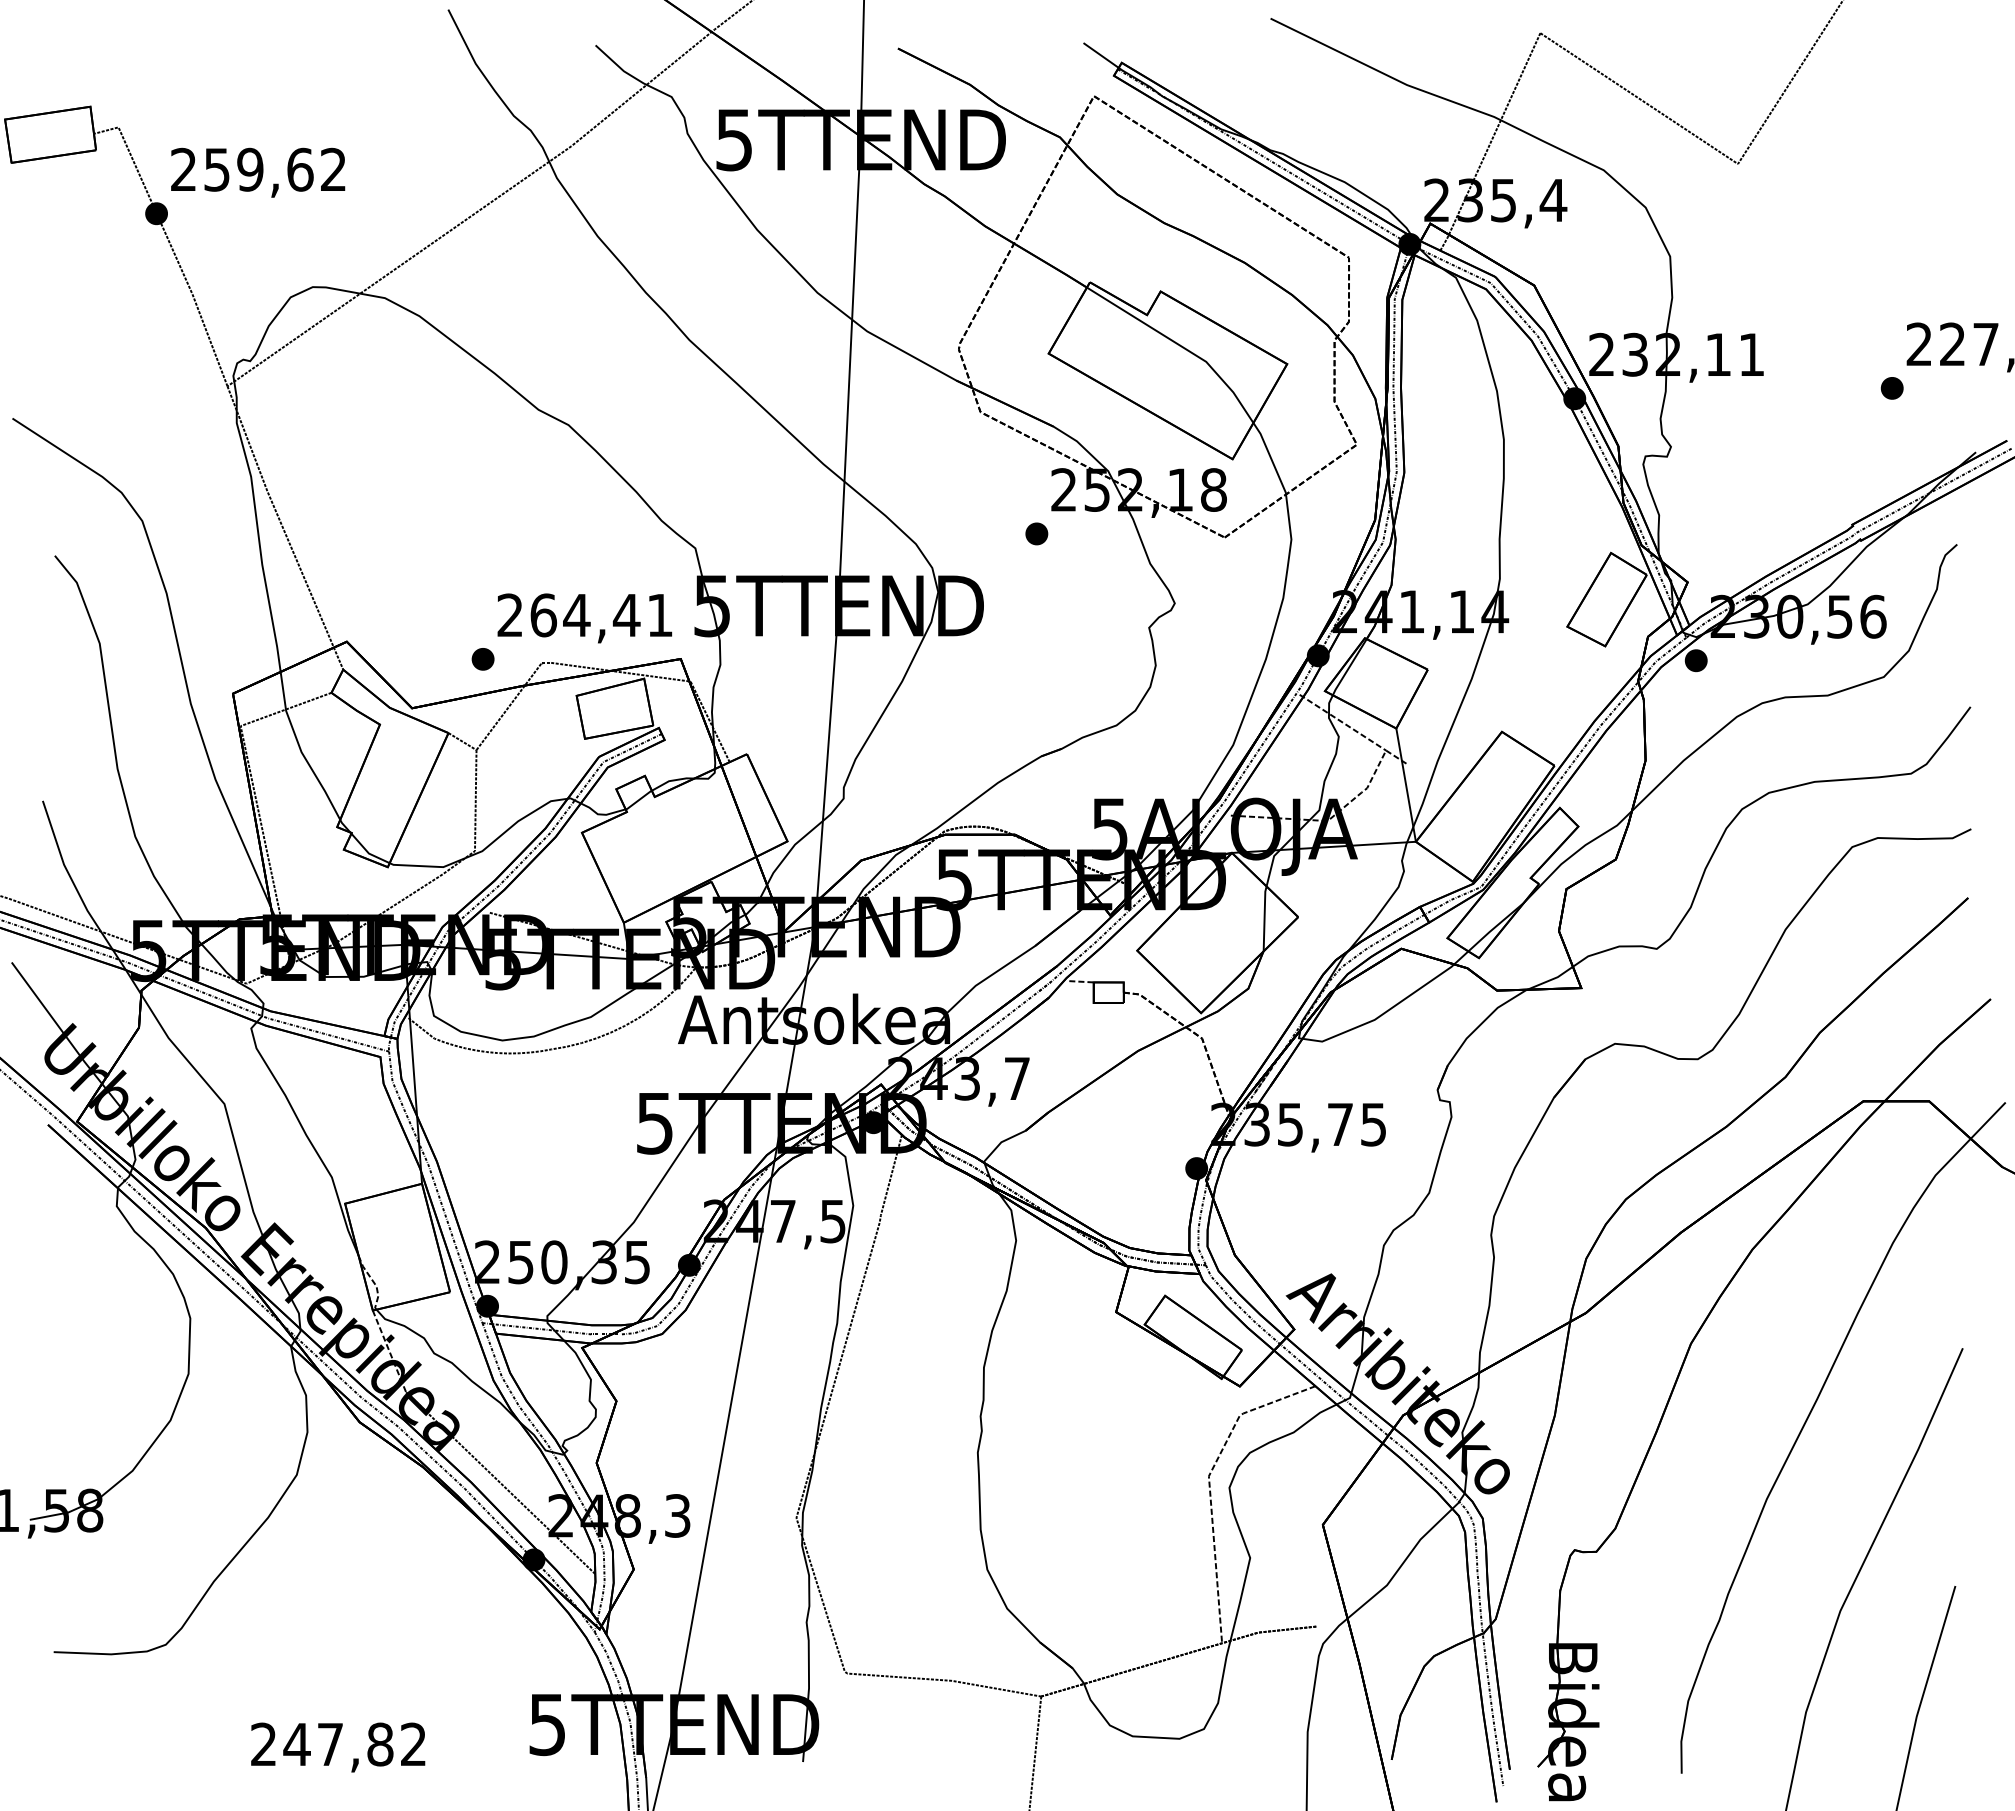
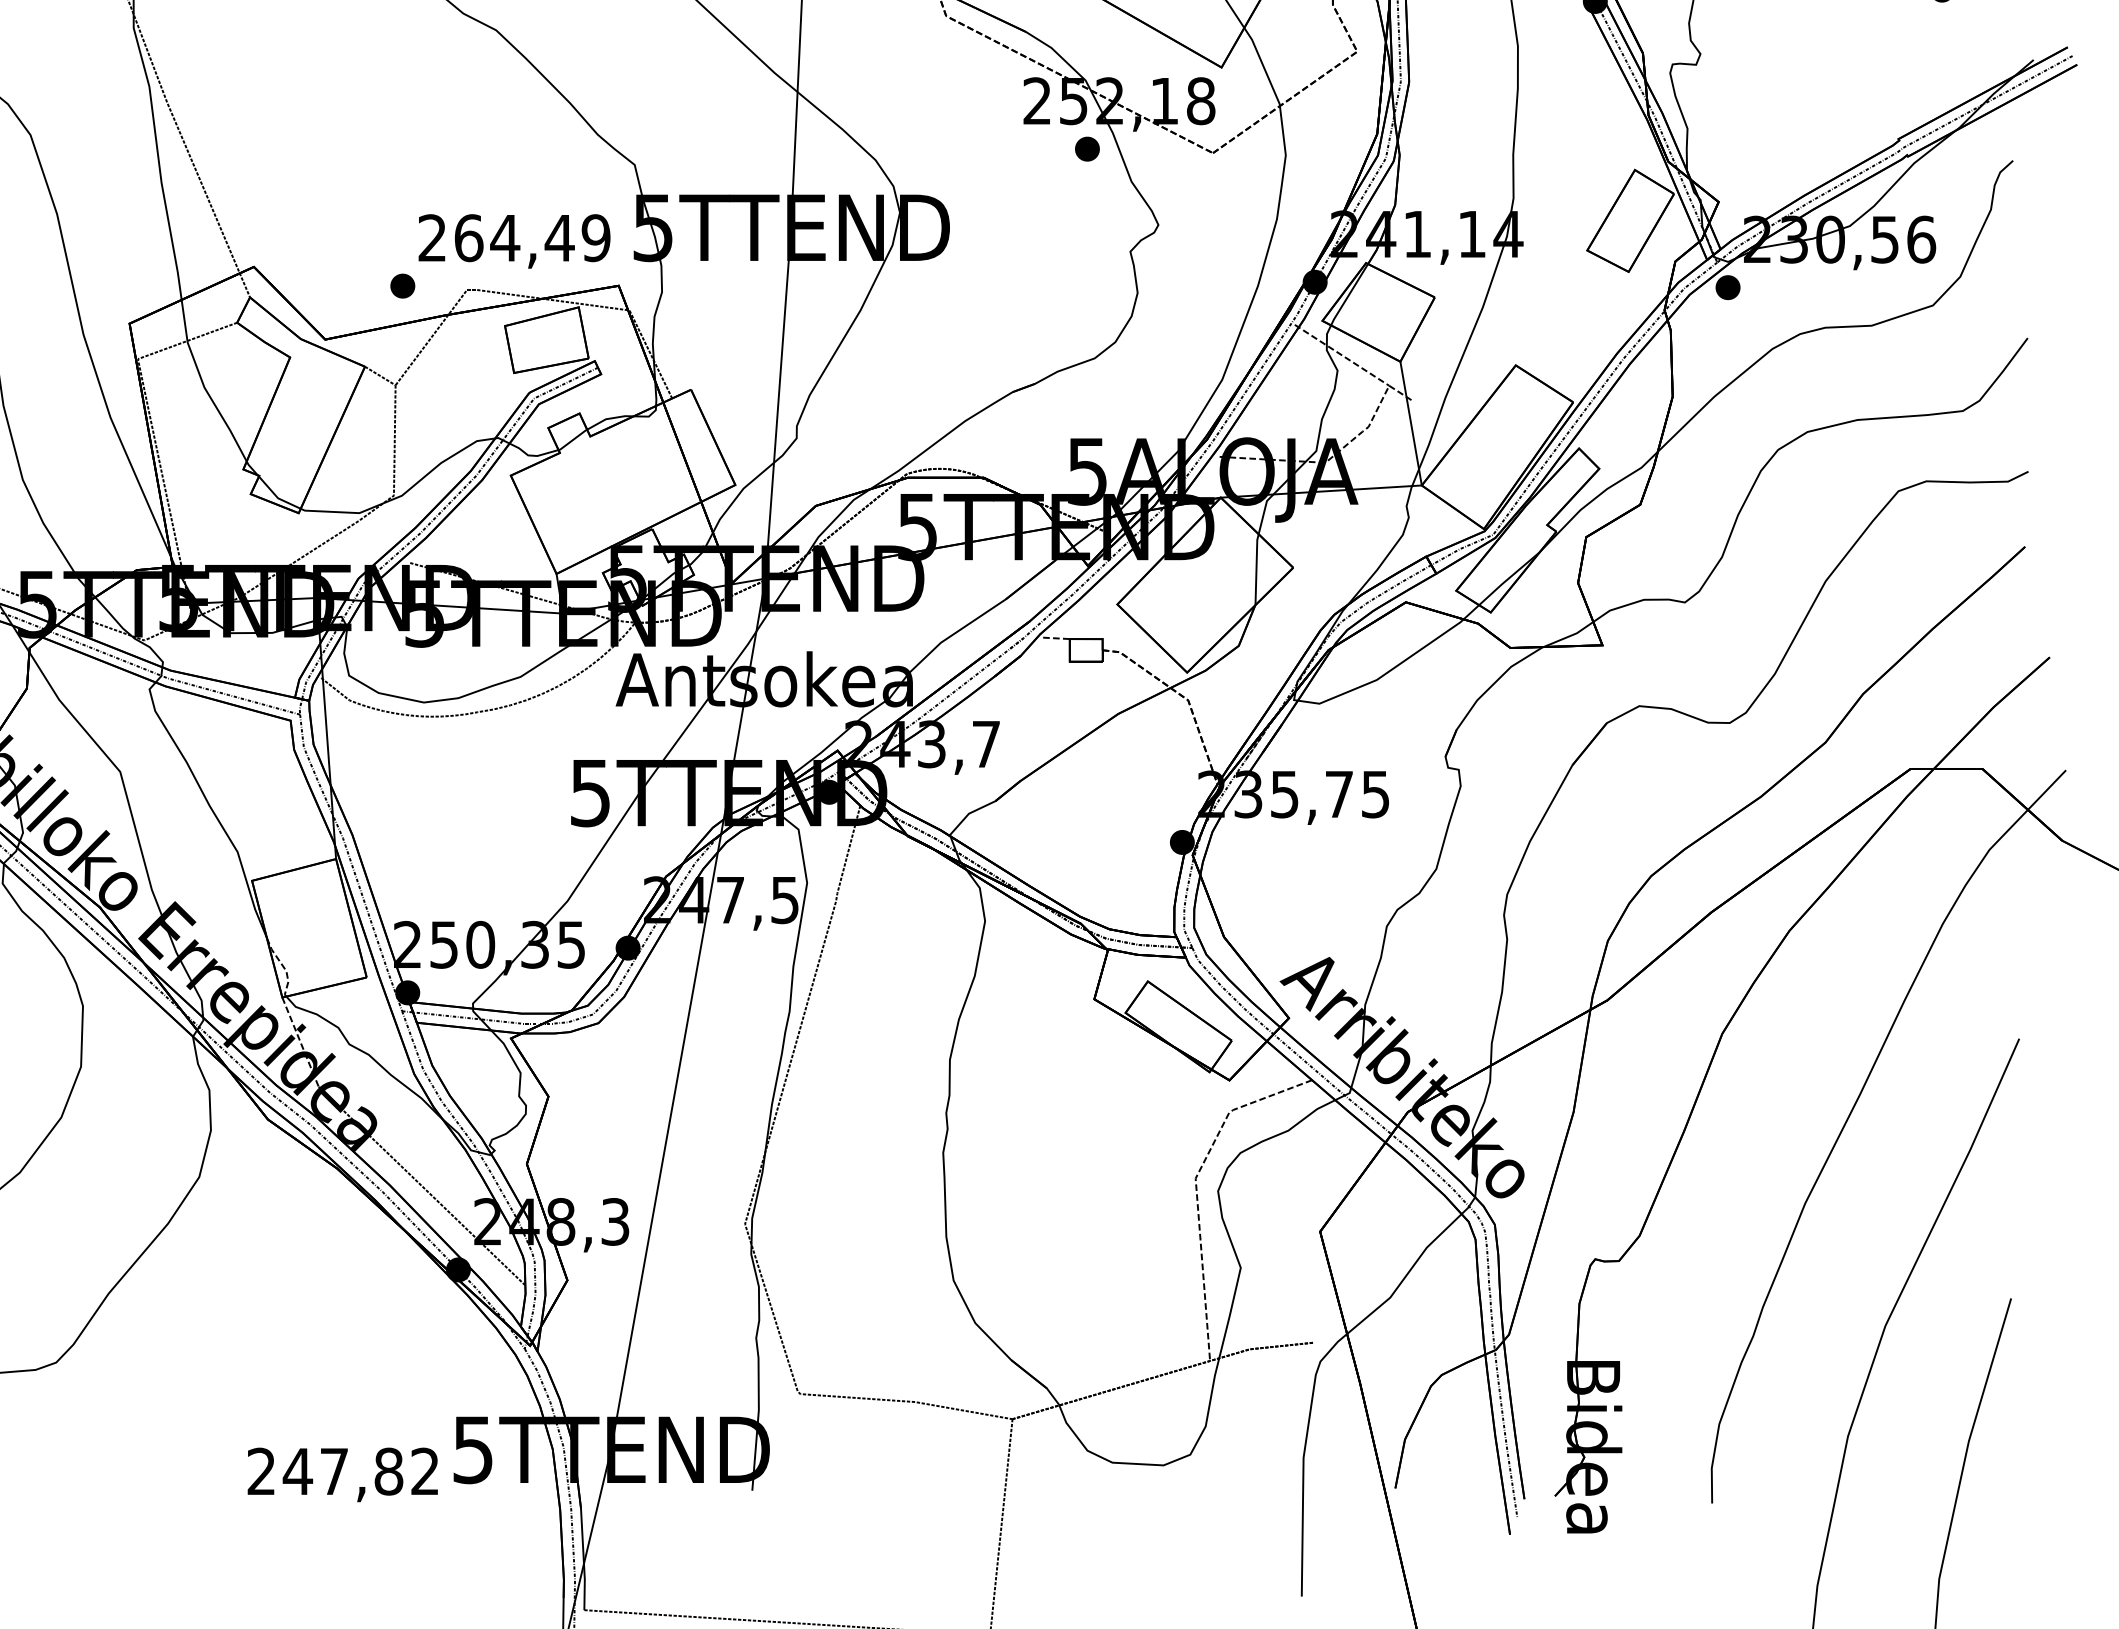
part: (1036, 533) -> (1087, 148), moved
text: (660, 615) -> (596, 238), 264,41 -> 264,49
text: (338, 1747) -> (343, 1474), moved

